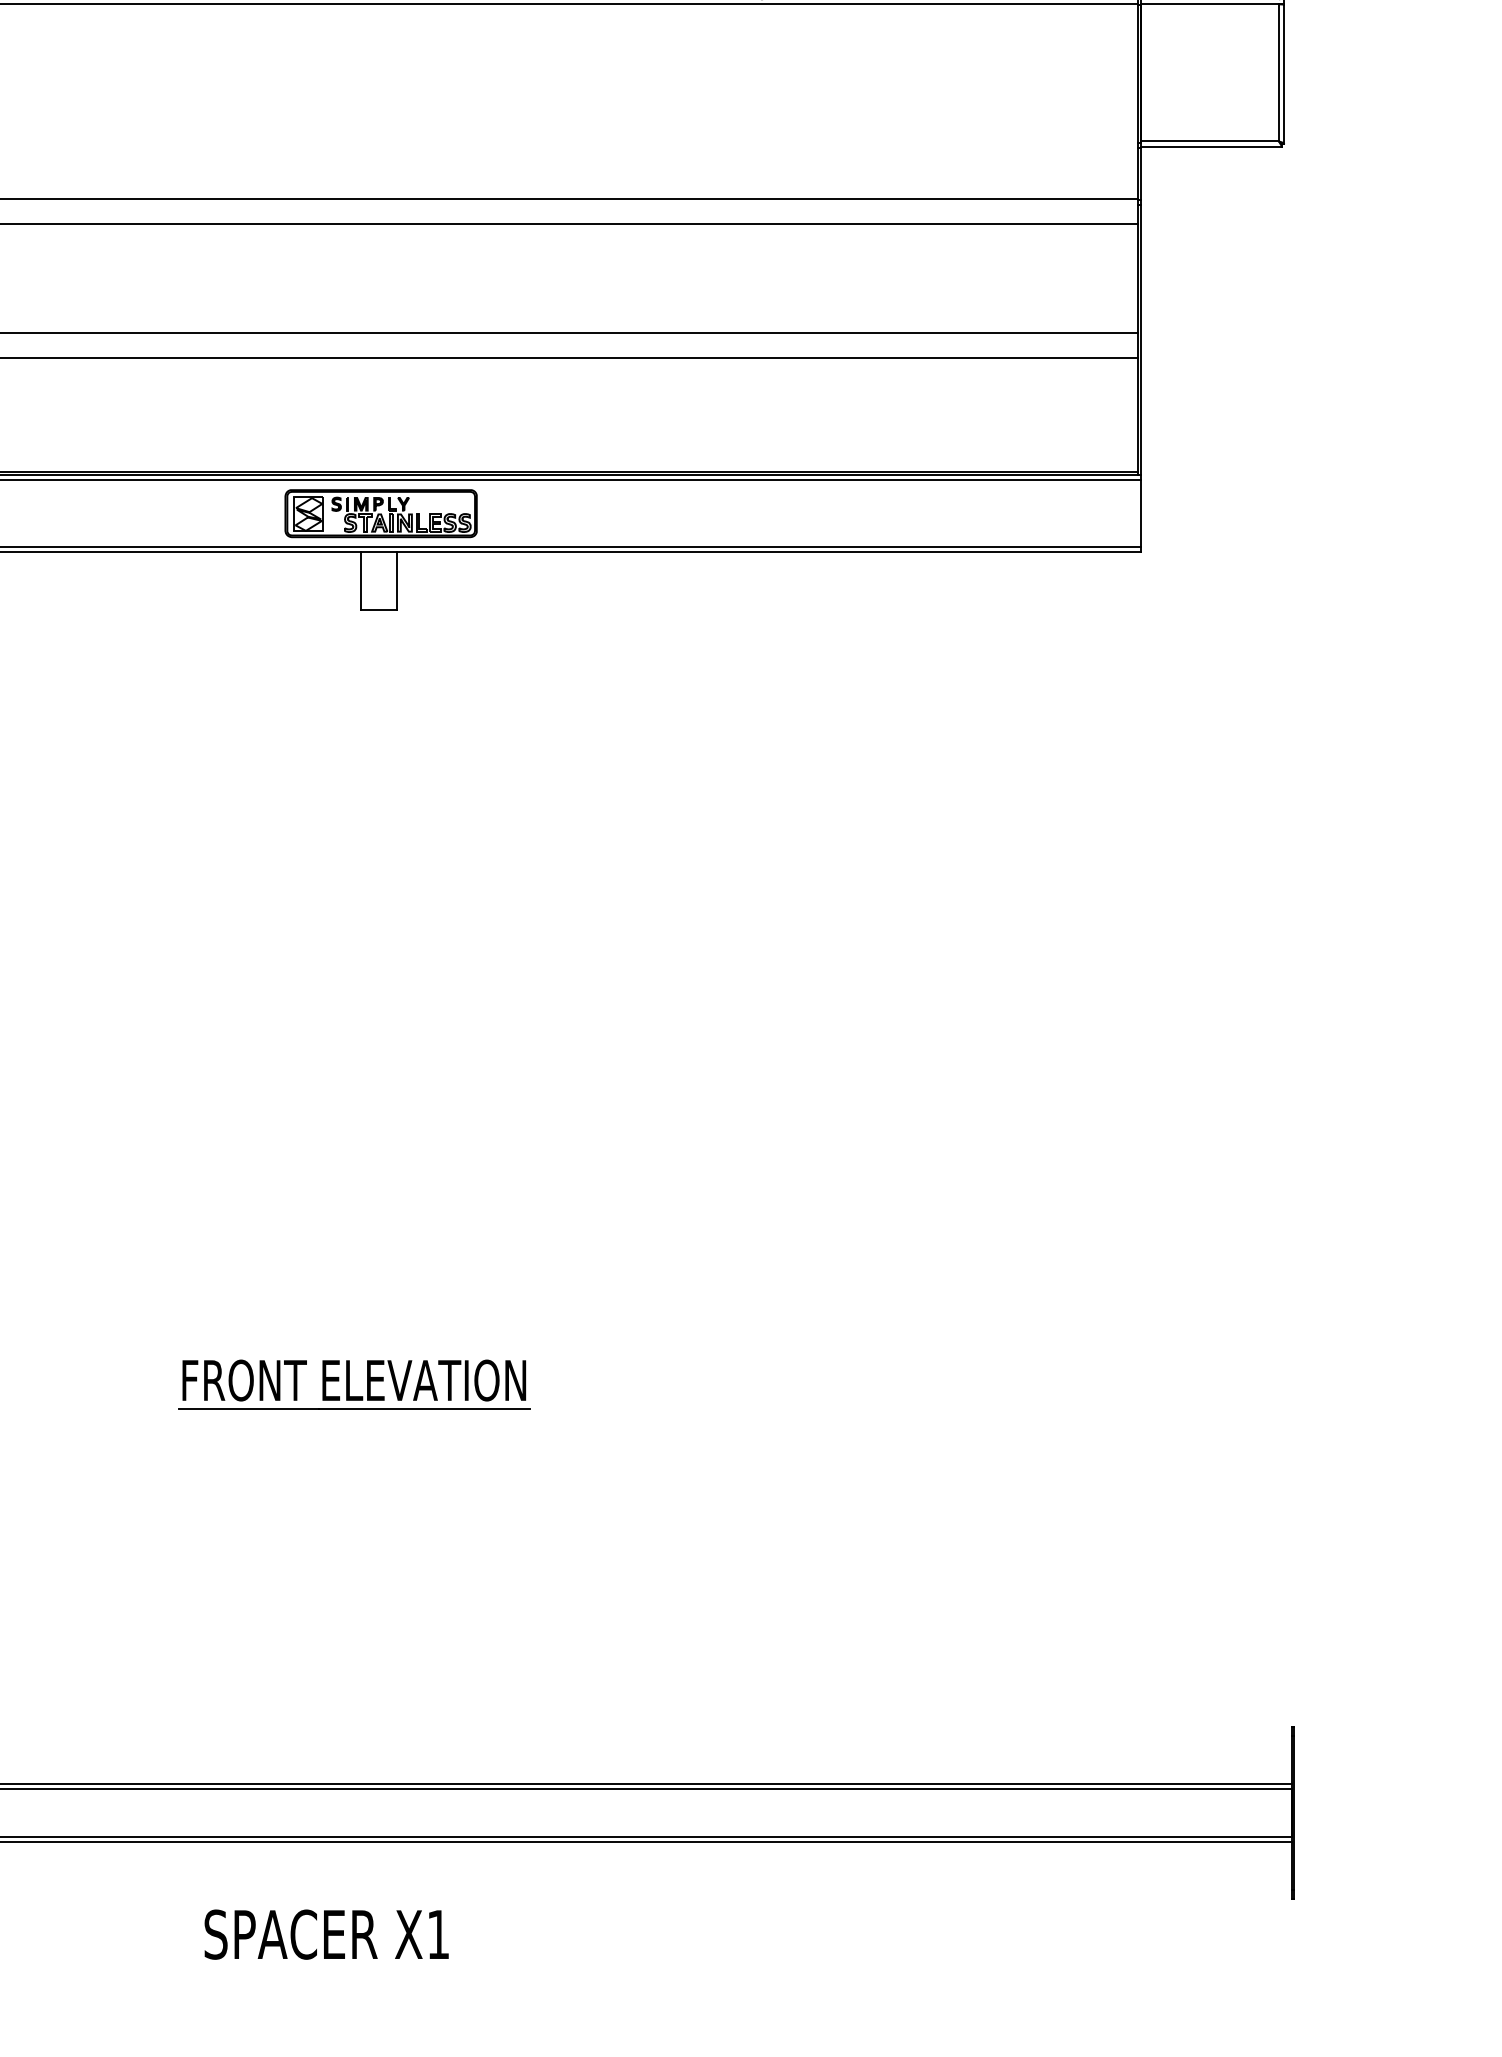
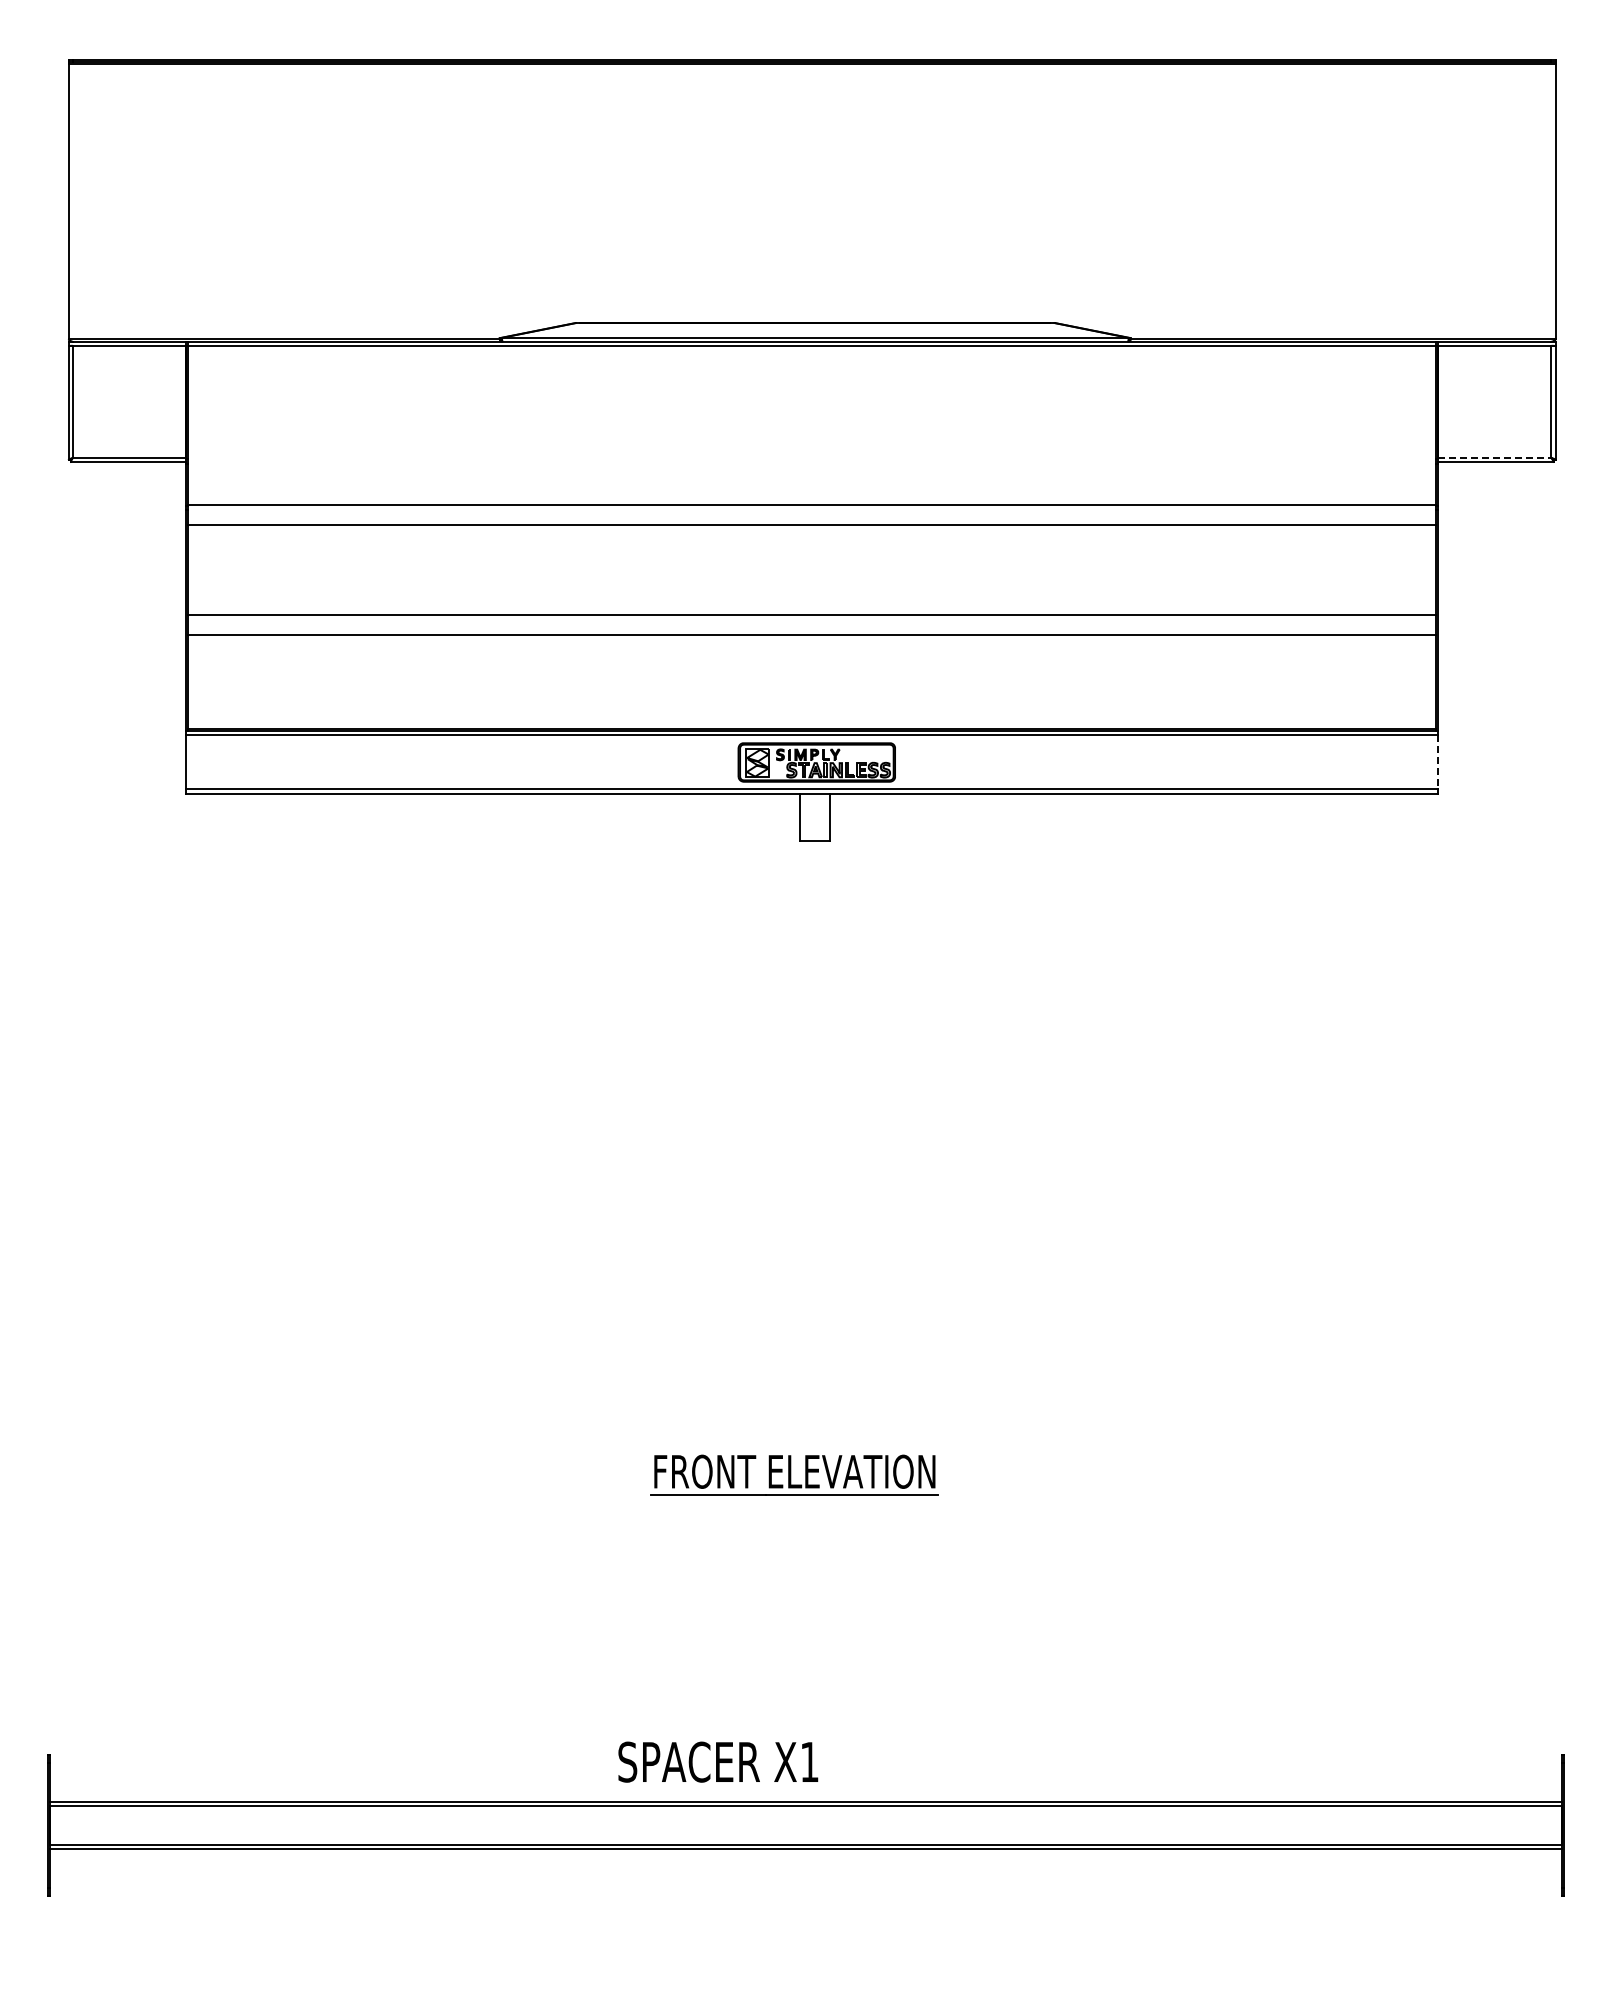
line: (1209, 140) -> (1494, 457), solid -> dashed
line: (1140, 513) -> (1438, 762), solid -> dashed
text: (326, 1933) -> (718, 1761), moved

